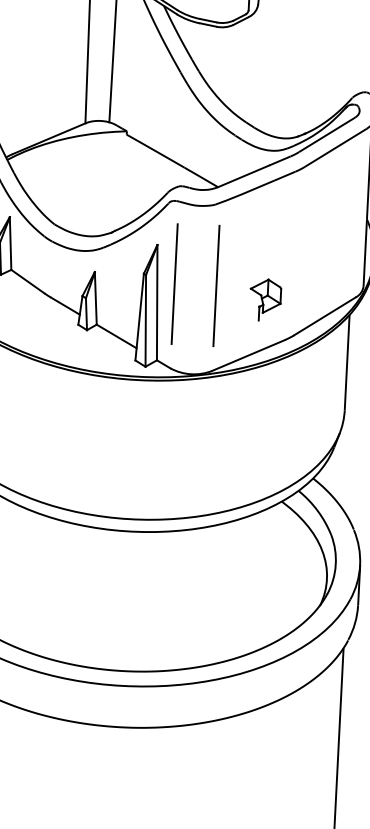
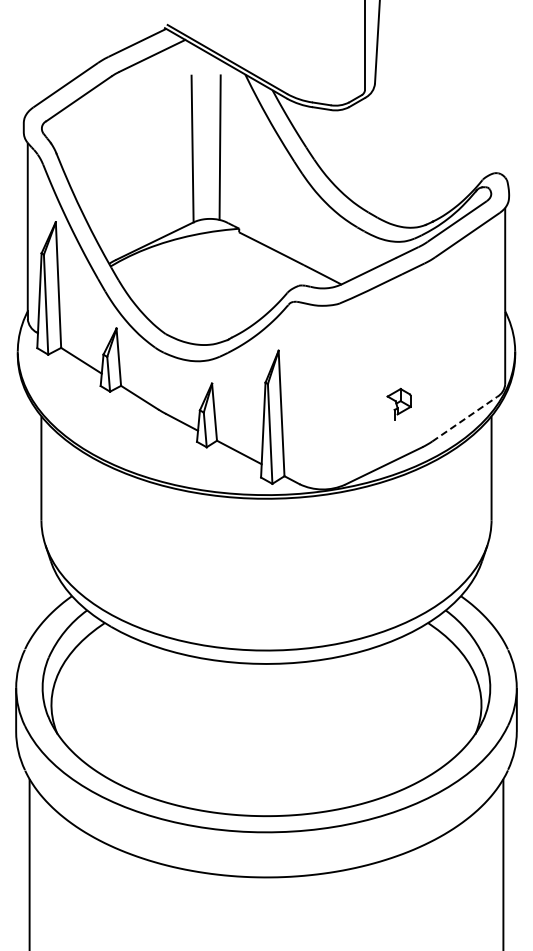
line: (174, 284) -> (299, 392), removed
line: (216, 285) -> (345, 391), removed
part: (264, 299) -> (398, 404), size x0.7
line: (325, 315) -> (465, 418), solid -> dashed

